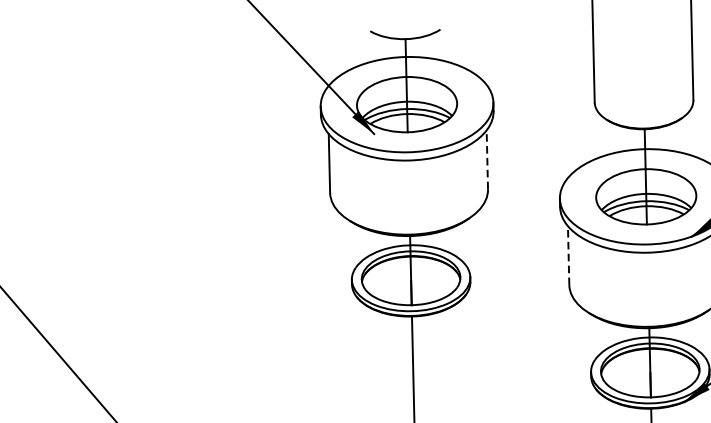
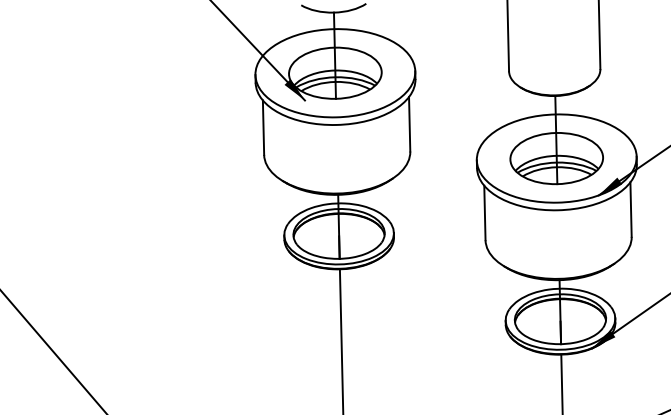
line: (487, 158) -> (409, 123), dashed -> solid
line: (568, 255) -> (484, 212), dashed -> solid

